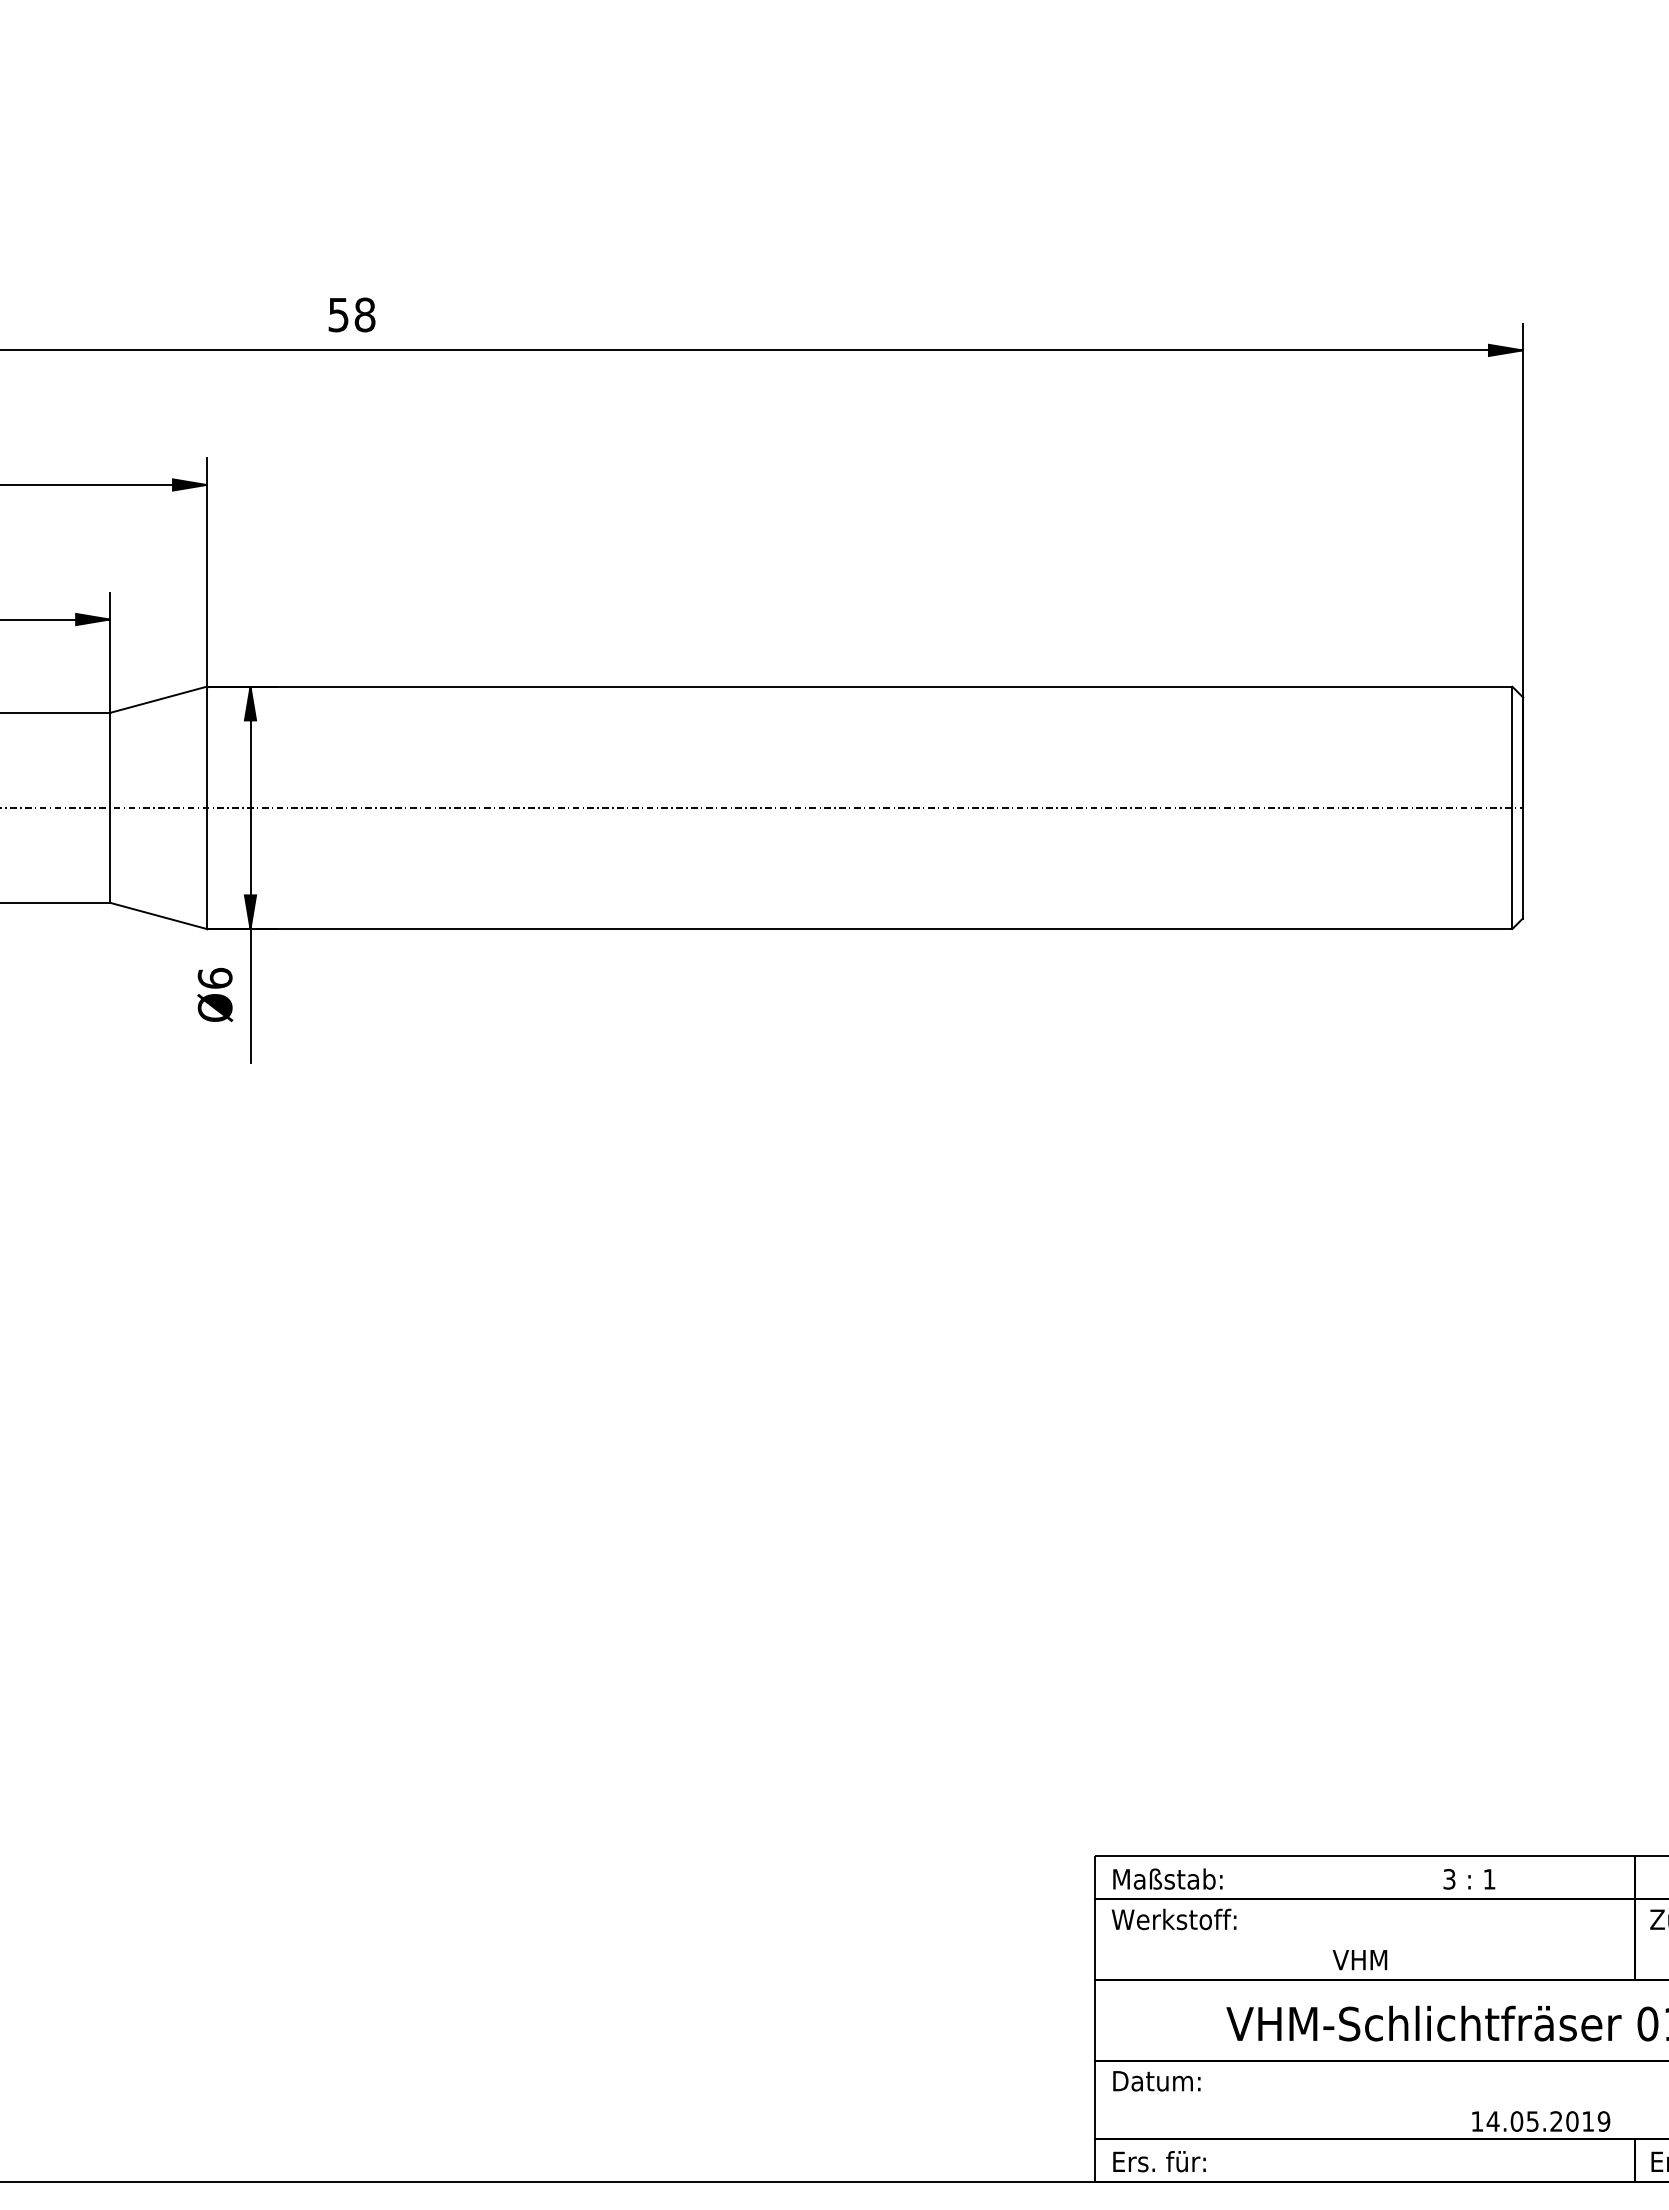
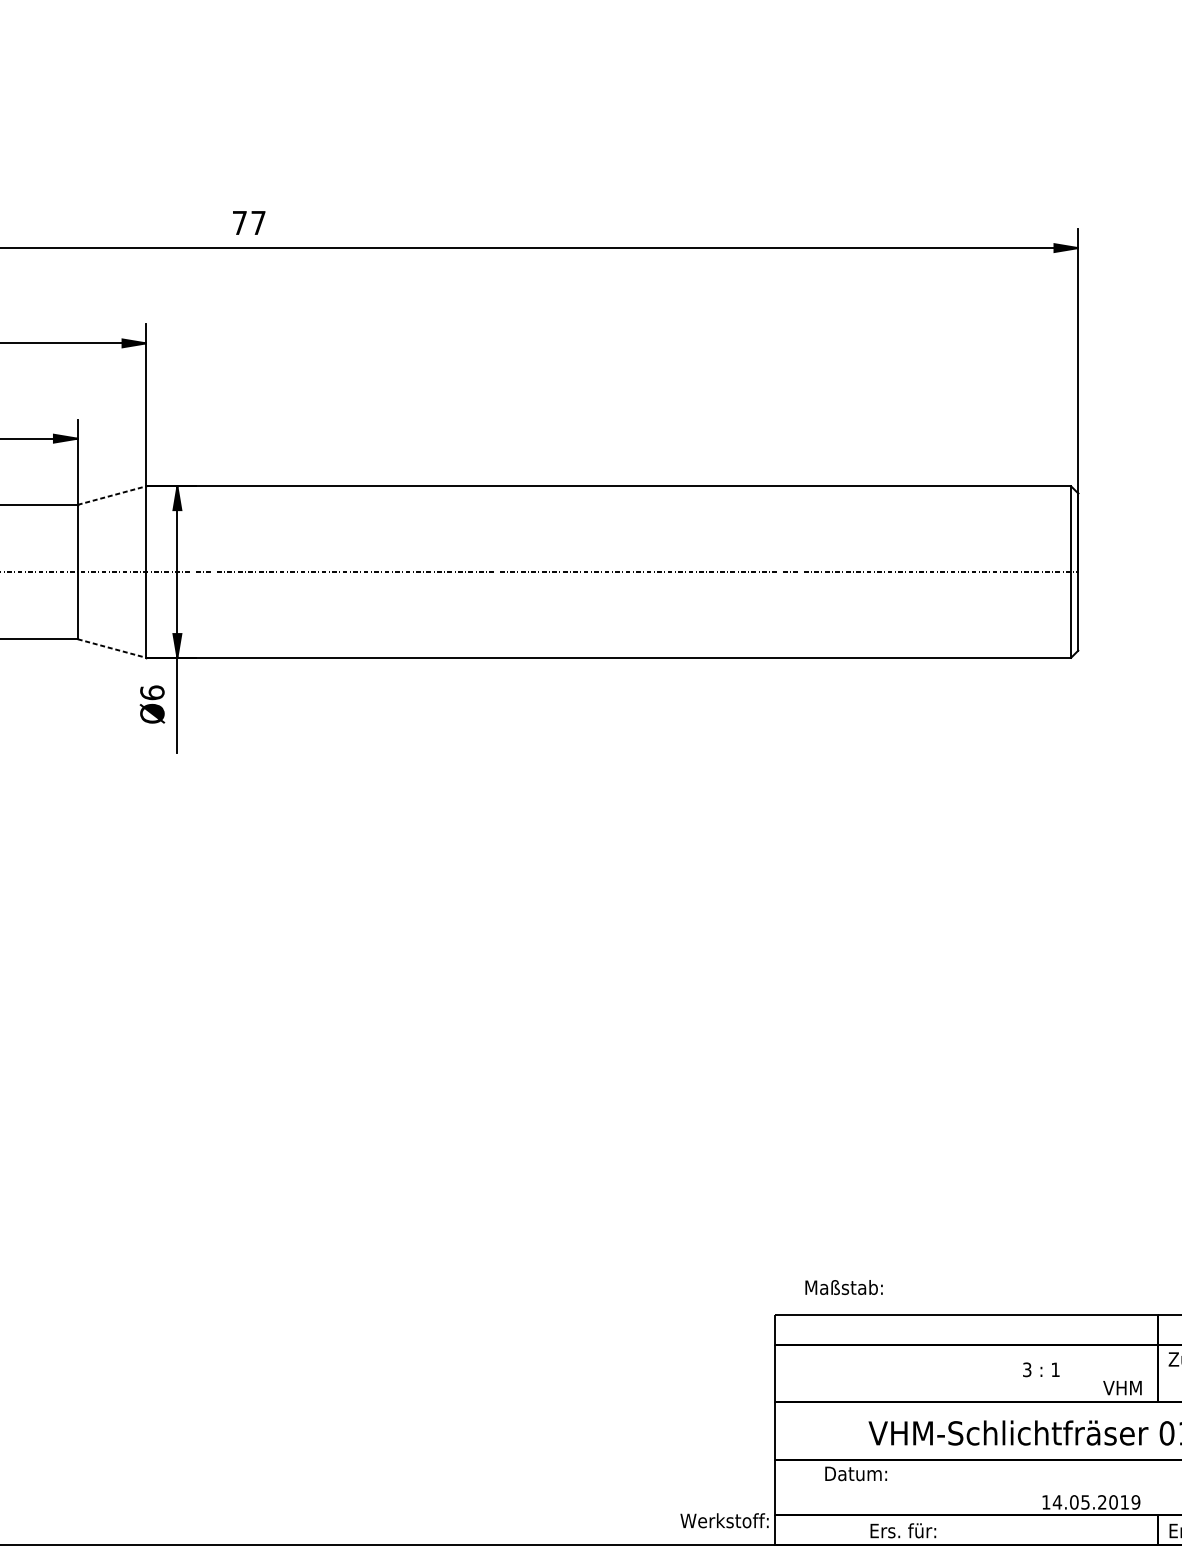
text: (351, 314) -> (248, 222), 58 -> 77
line: (158, 699) -> (112, 495), solid -> dashed
line: (158, 915) -> (112, 648), solid -> dashed
text: (1167, 1878) -> (843, 1287), moved
text: (1469, 1879) -> (1041, 1369), moved
text: (1173, 1919) -> (724, 1520), moved
text: (1359, 1960) -> (1122, 1388), moved
text: (1156, 2081) -> (855, 1474), moved
text: (1159, 2161) -> (903, 1530), moved

